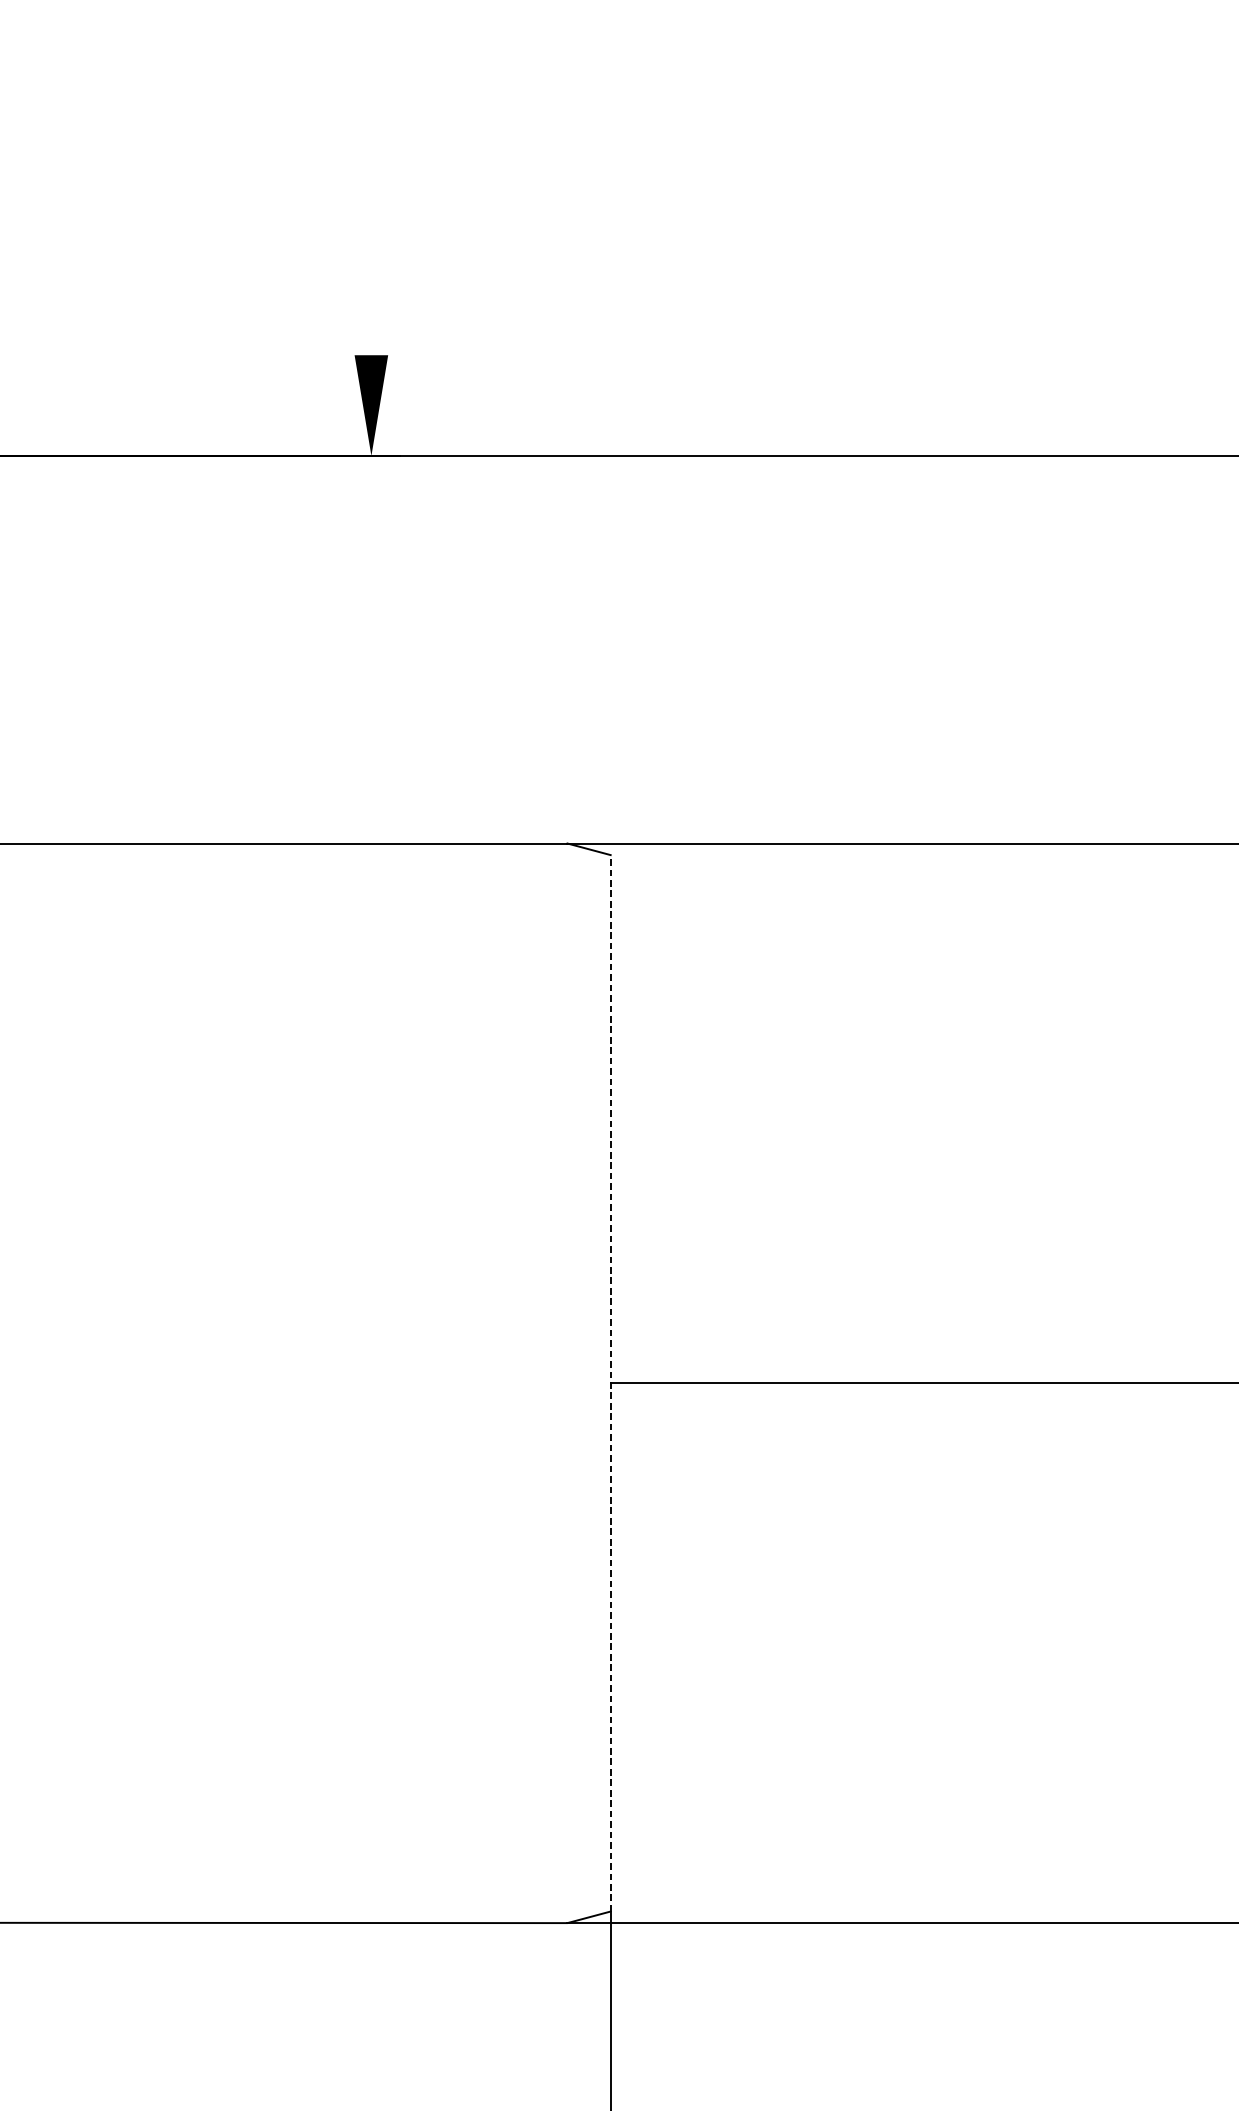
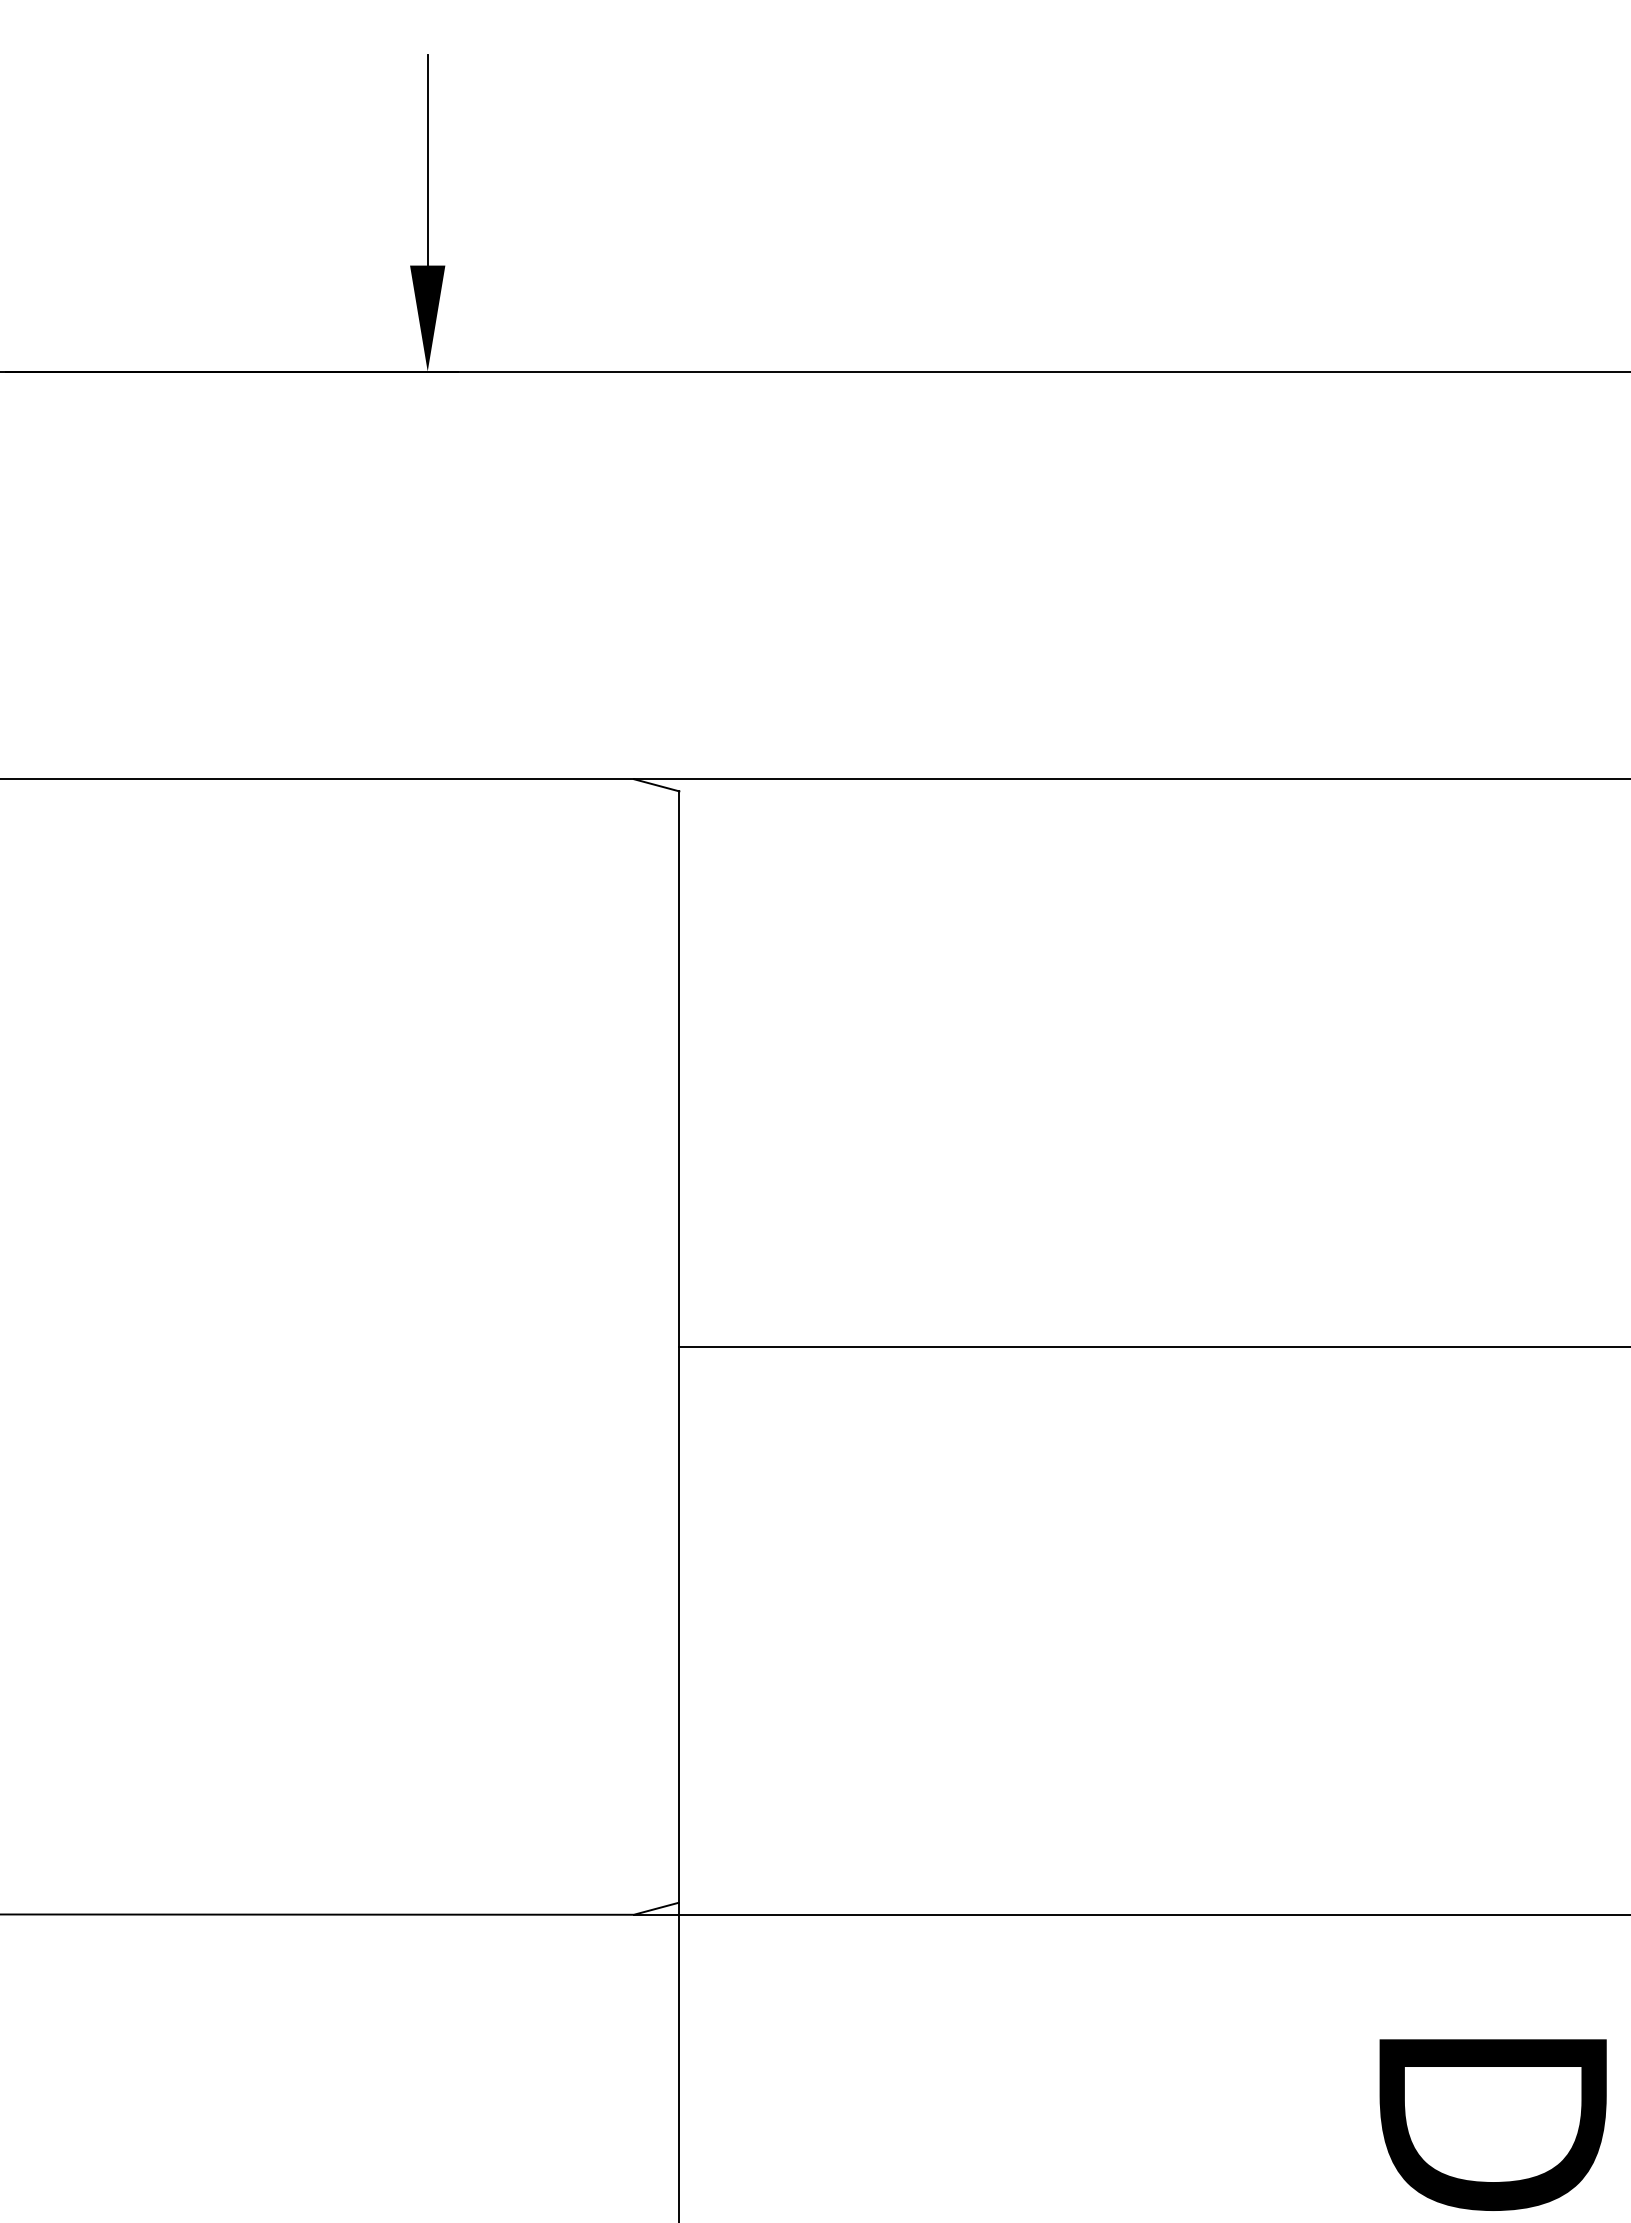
line: (371, 255) -> (427, 160), added
line: (610, 1383) -> (679, 1347), dashed -> solid

